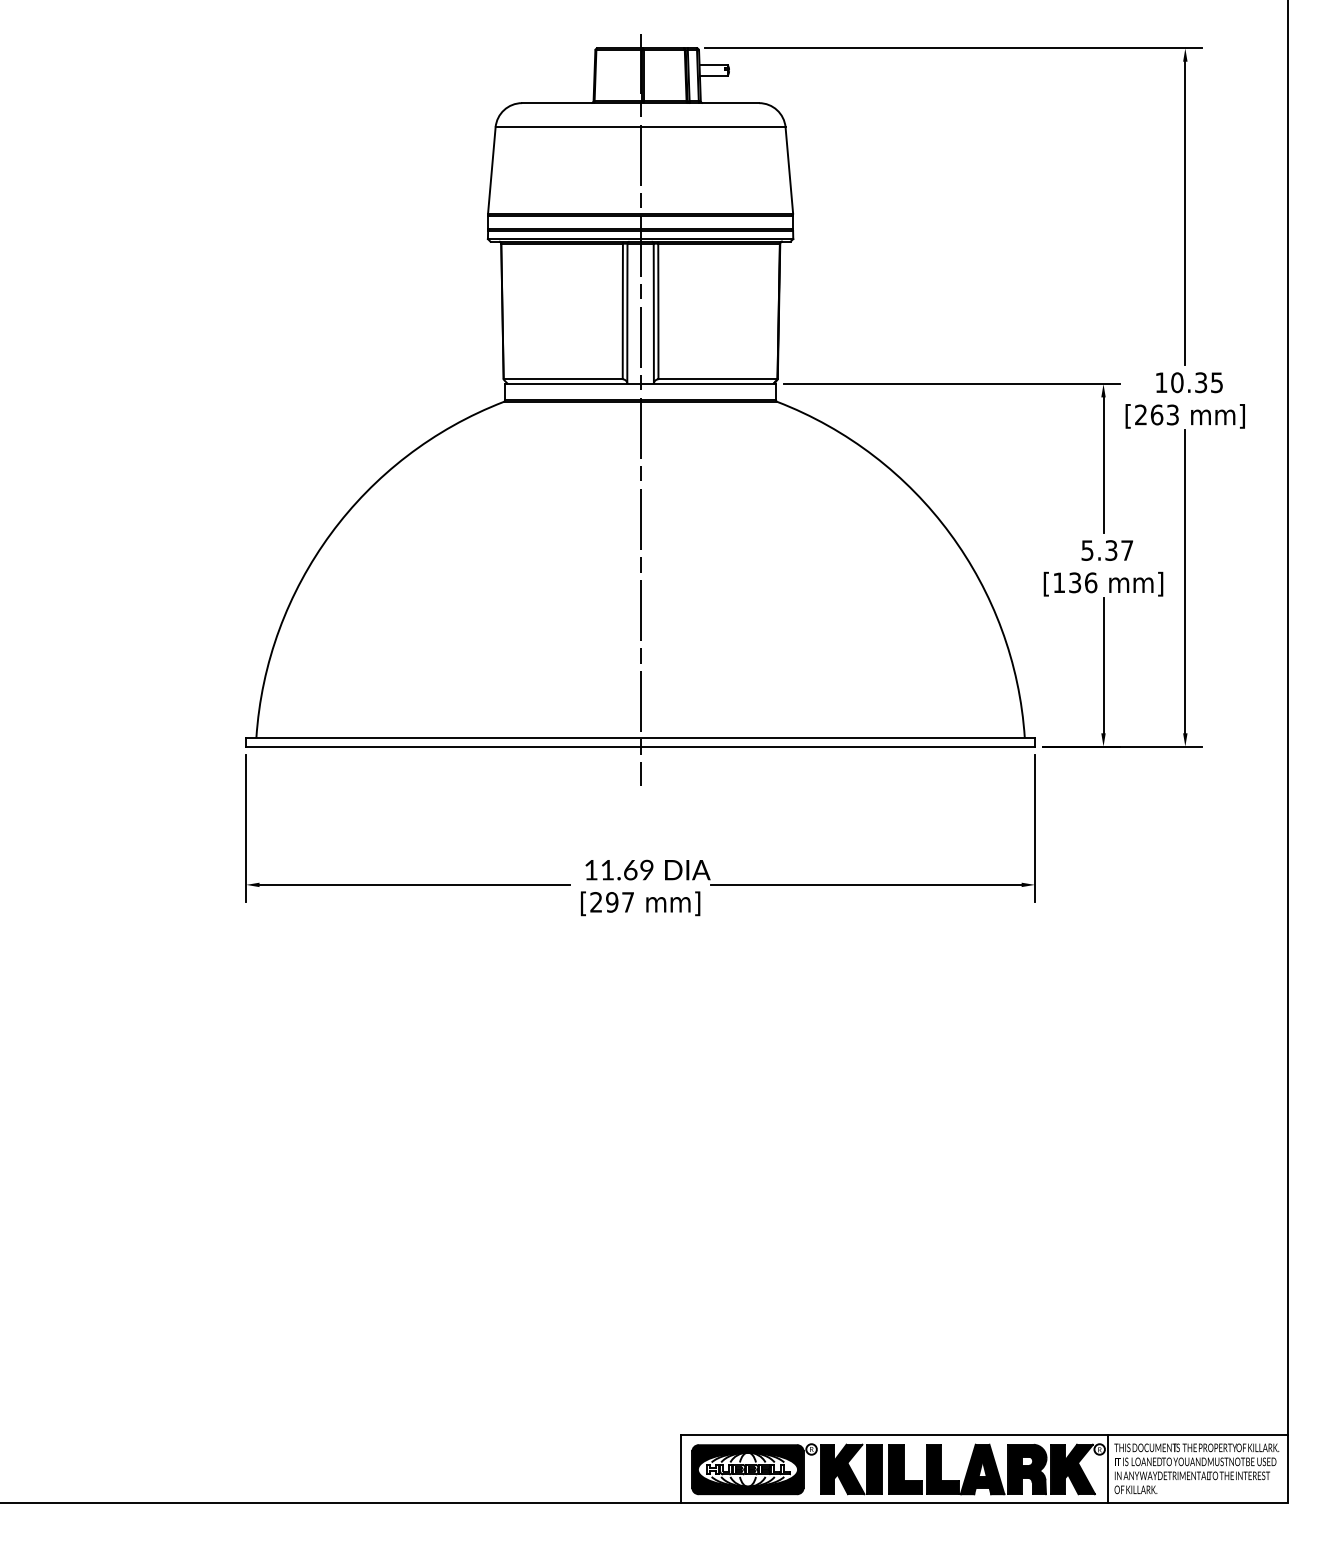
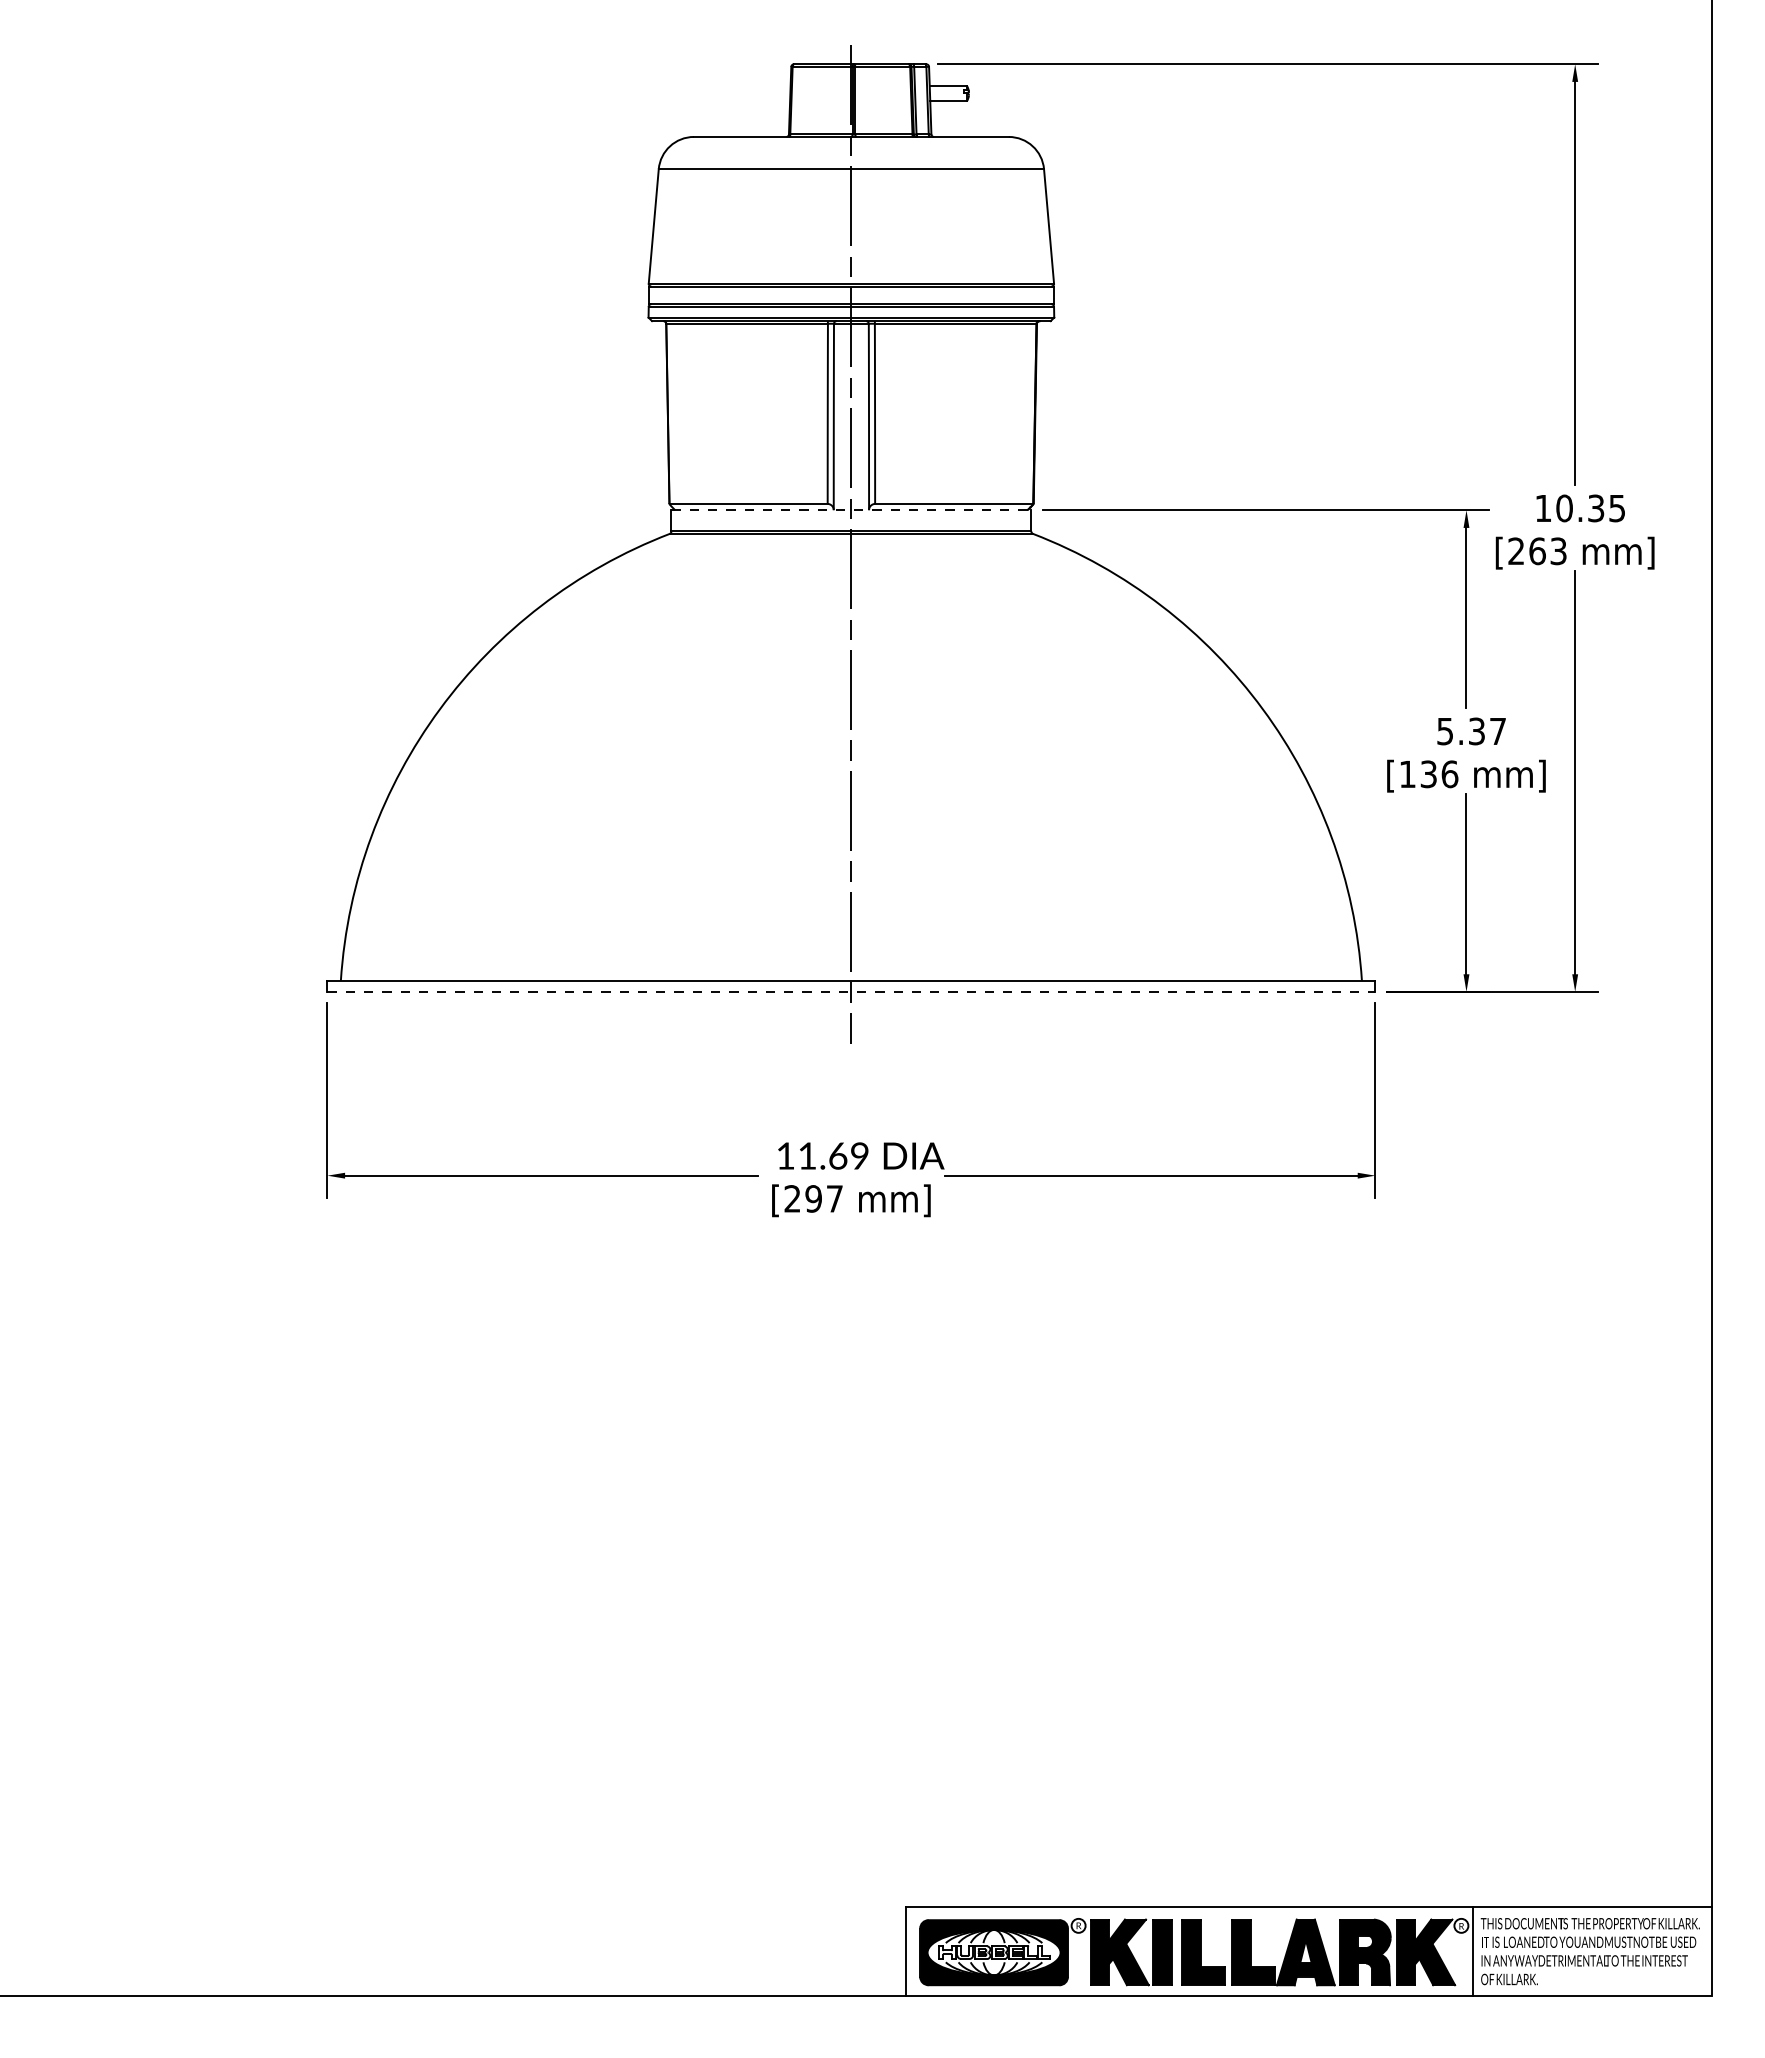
line: (641, 384) -> (852, 510), solid -> dashed
line: (641, 746) -> (852, 991), solid -> dashed

